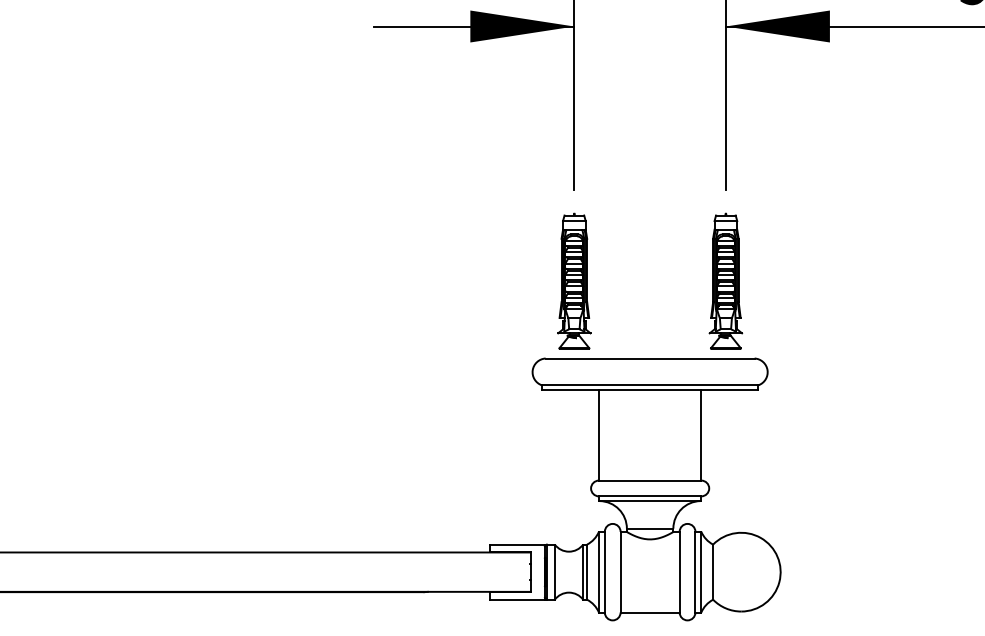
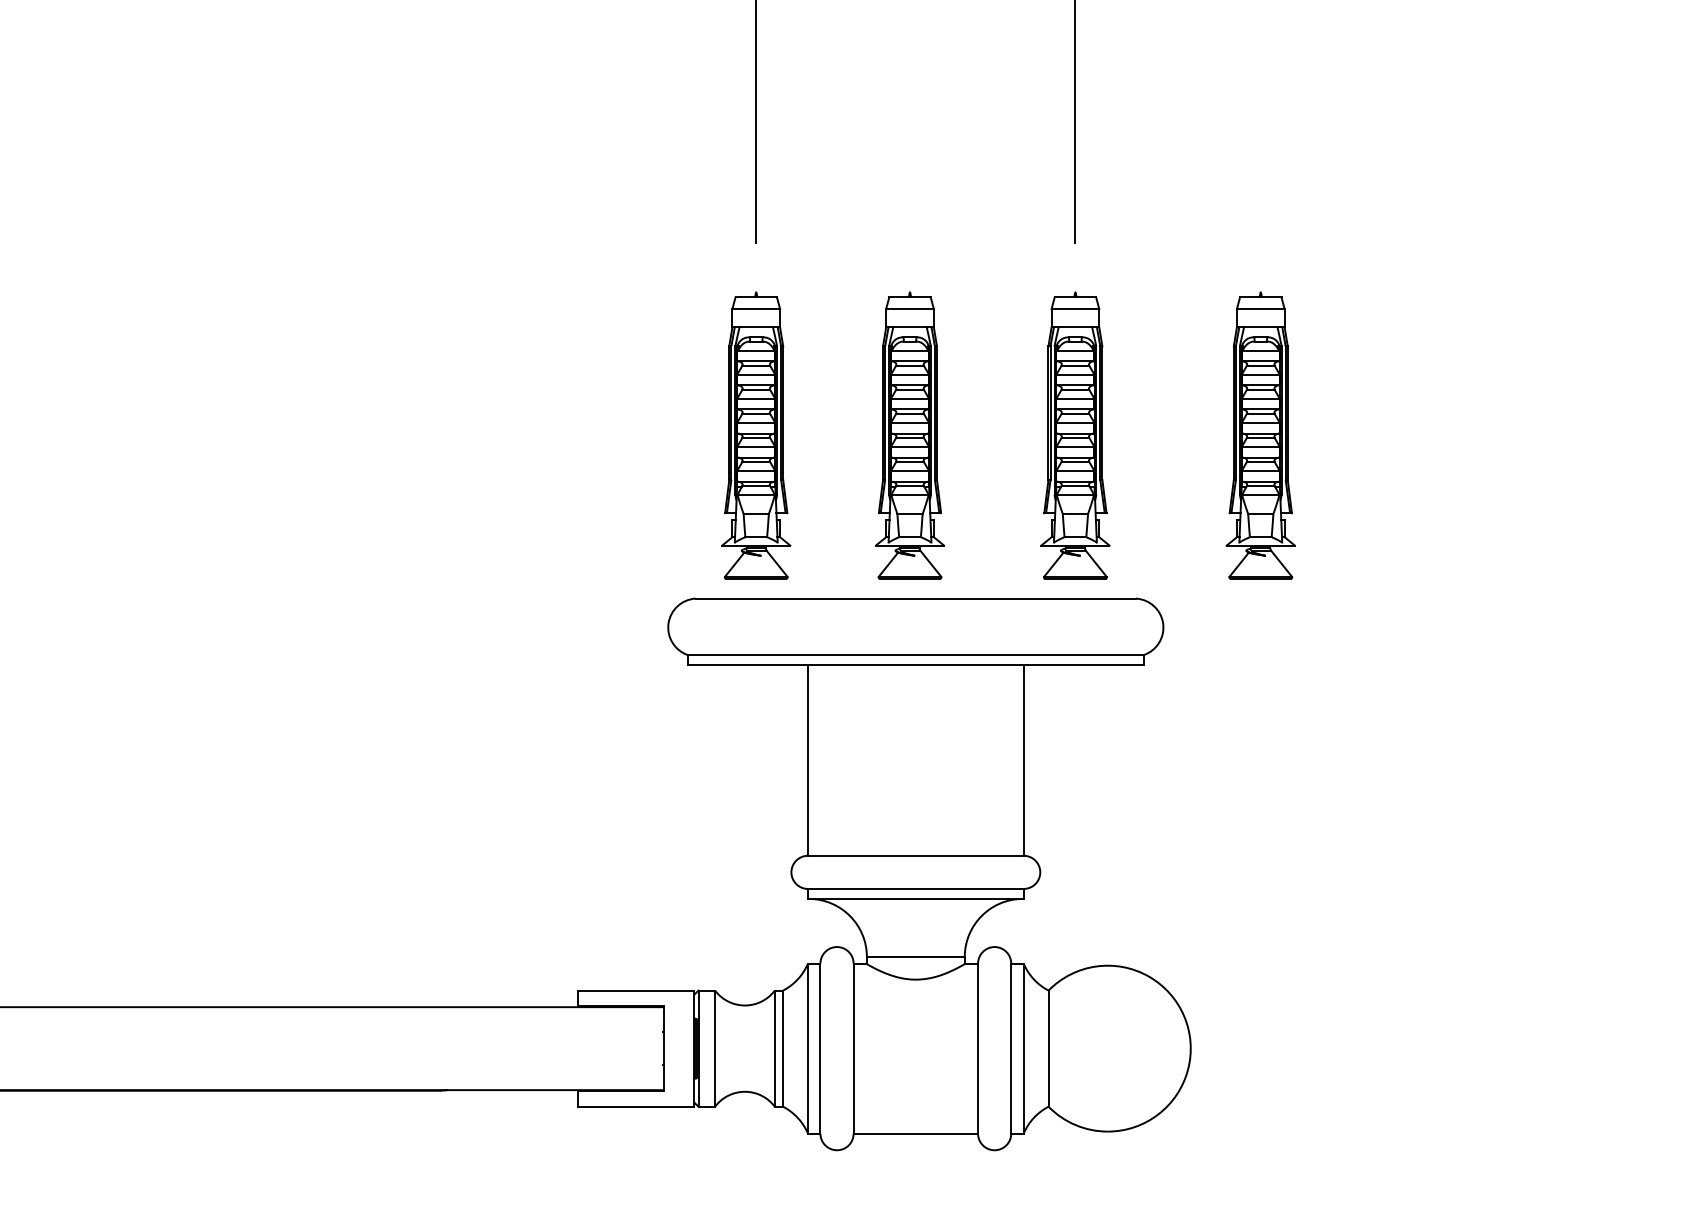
part: (647, 280) -> (910, 434), added
part: (813, 280) -> (1259, 434), added

